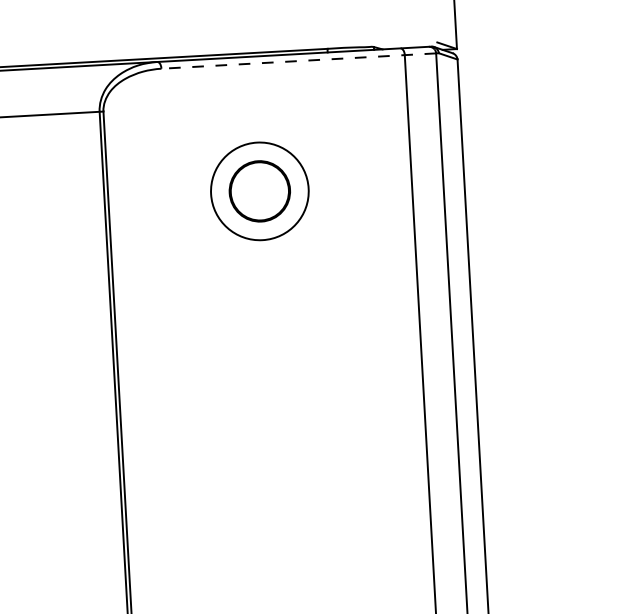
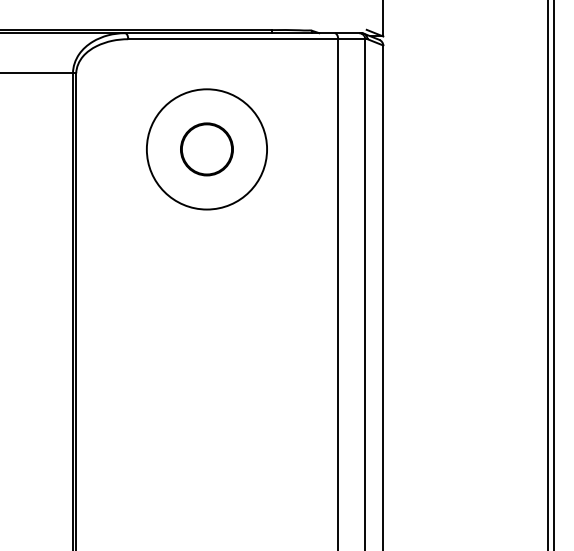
line: (298, 61) -> (246, 39), dashed -> solid
circle: (259, 191) -> (206, 149), size x1.43

